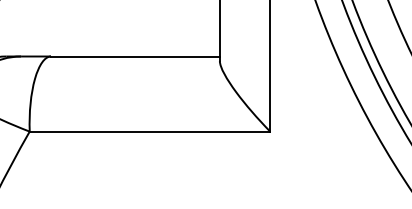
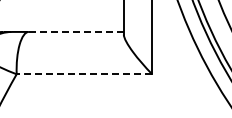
line: (135, 55) -> (76, 31), solid -> dashed
line: (150, 132) -> (84, 74), solid -> dashed

